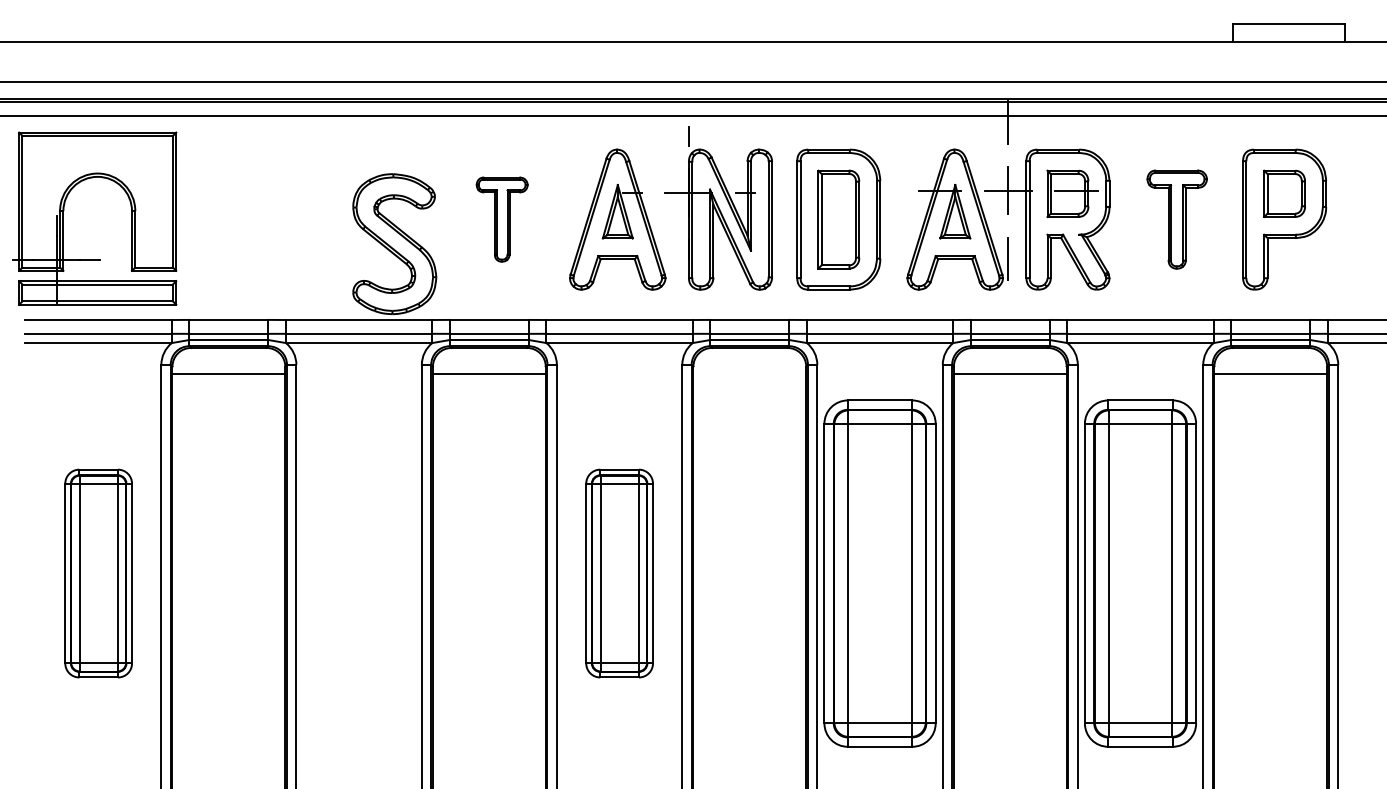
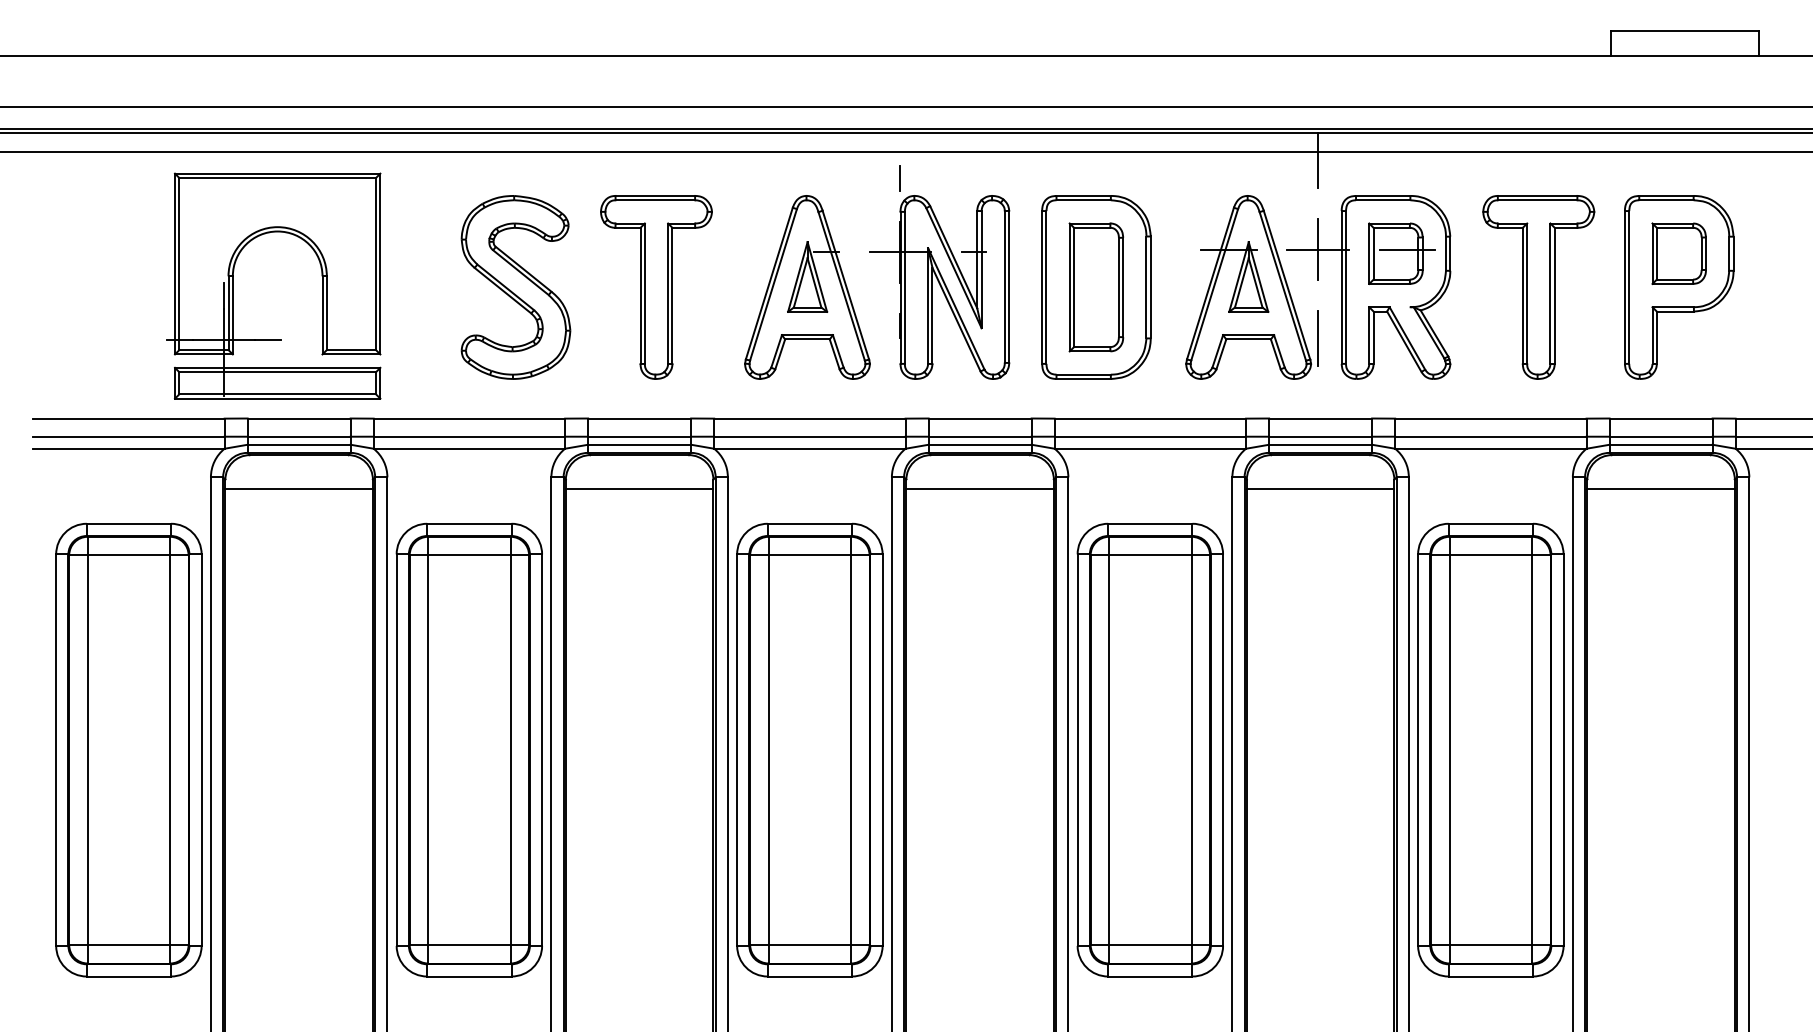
part: (63, 218) -> (233, 285), moved
part: (502, 219) -> (656, 287), size x1.67
part: (1176, 219) -> (1538, 287), size x1.43
part: (394, 244) -> (515, 287), moved
line: (749, 373) -> (979, 488), added
part: (98, 573) -> (128, 749), size x1.67
part: (358, 573) -> (468, 749), added
part: (619, 573) -> (809, 749), size x1.67

